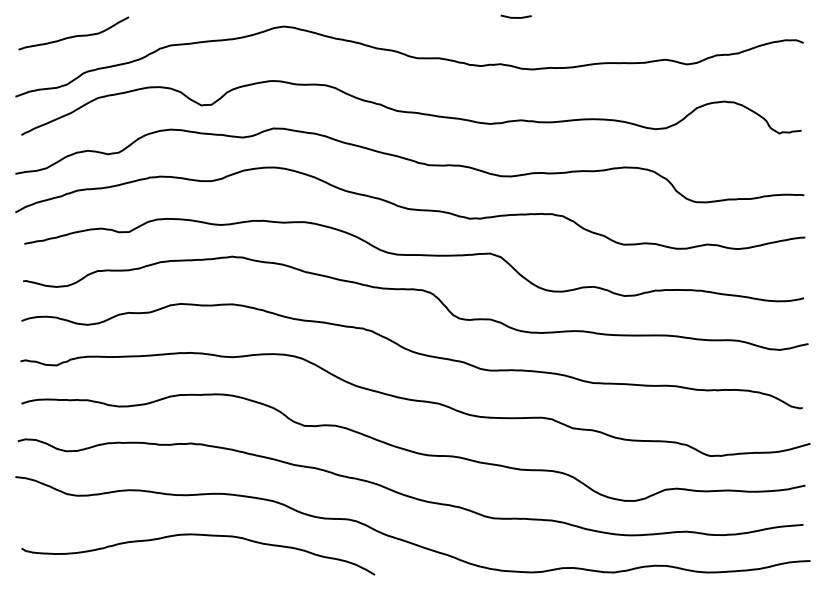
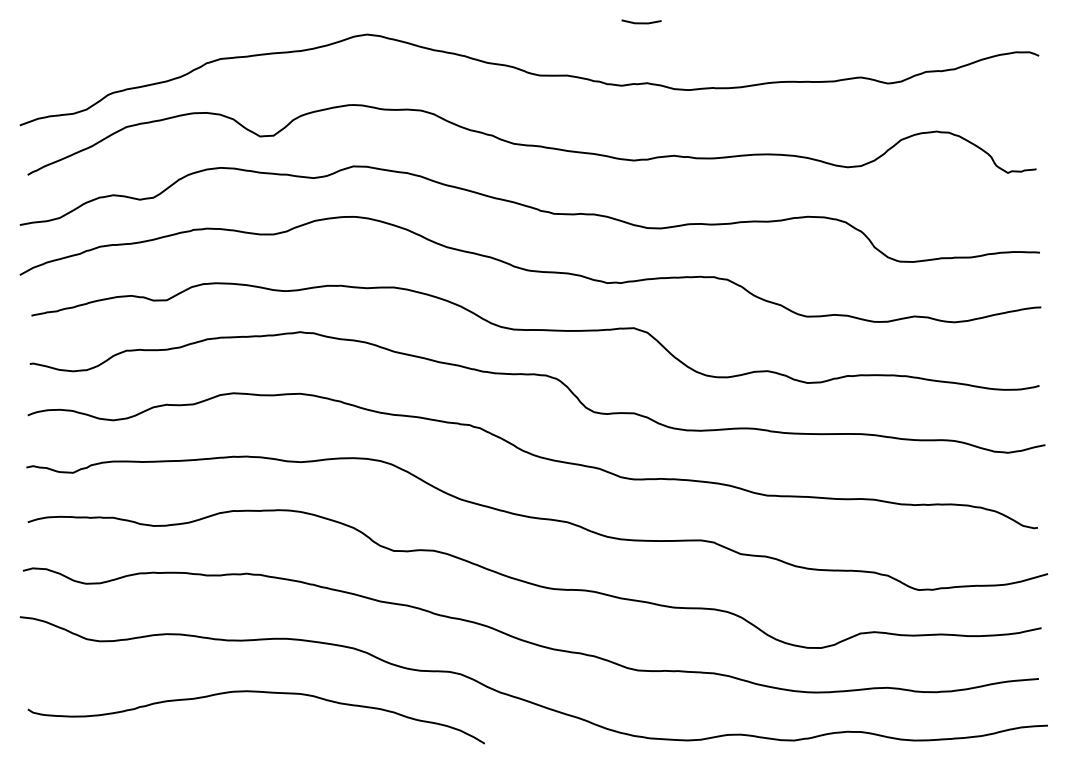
line: (515, 17) -> (640, 22), moved
curve: (73, 35) -> (94, 46), removed

